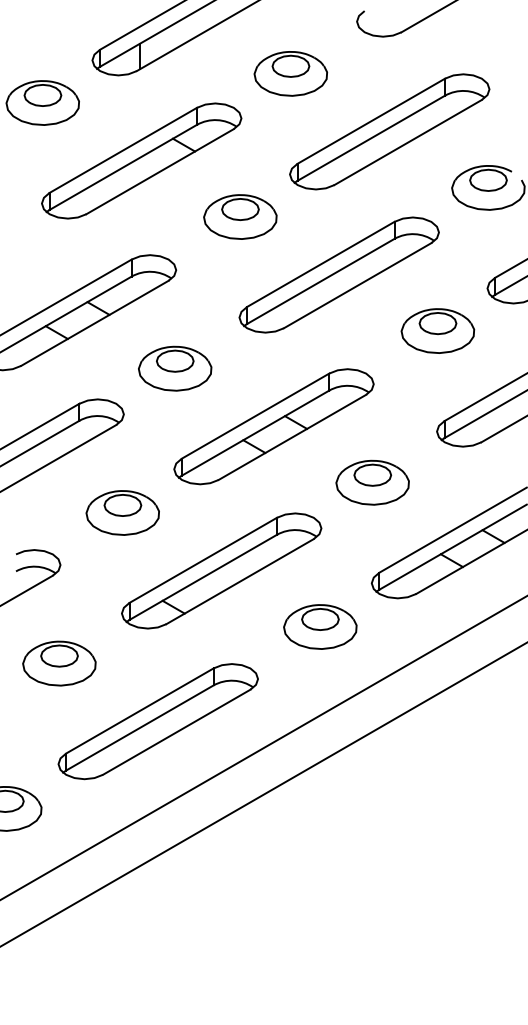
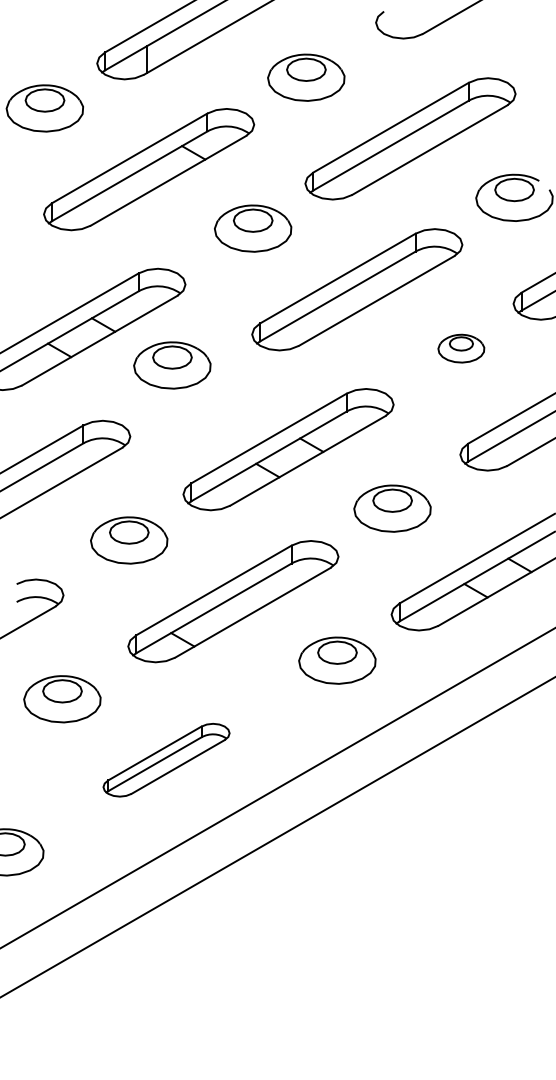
part: (438, 330) -> (461, 348), size x0.6
part: (175, 368) -> (172, 365), moved
part: (158, 720) -> (166, 759), size x0.6

